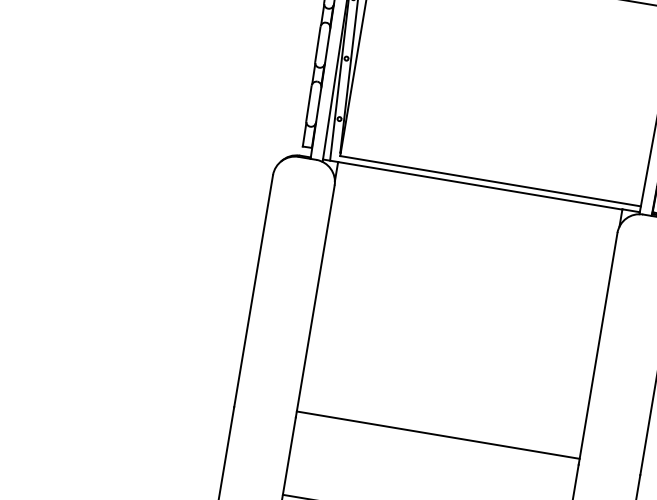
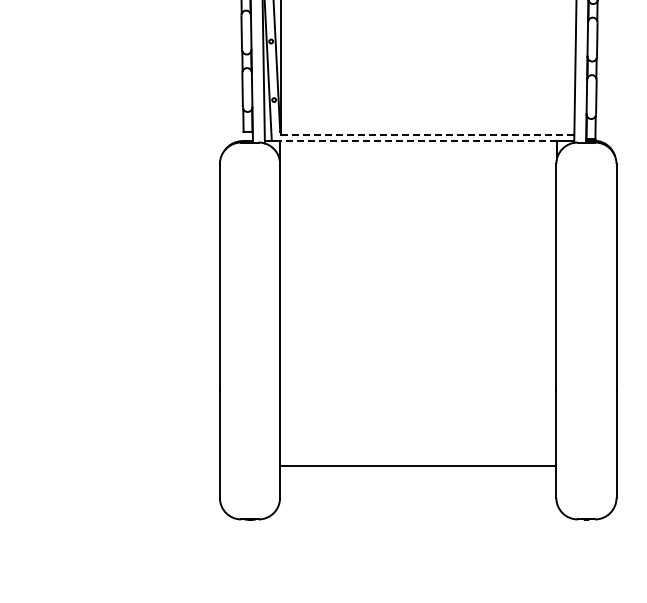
line: (490, 181) -> (427, 135), solid -> dashed
line: (480, 186) -> (418, 141), solid -> dashed
line: (438, 435) -> (418, 384), removed

